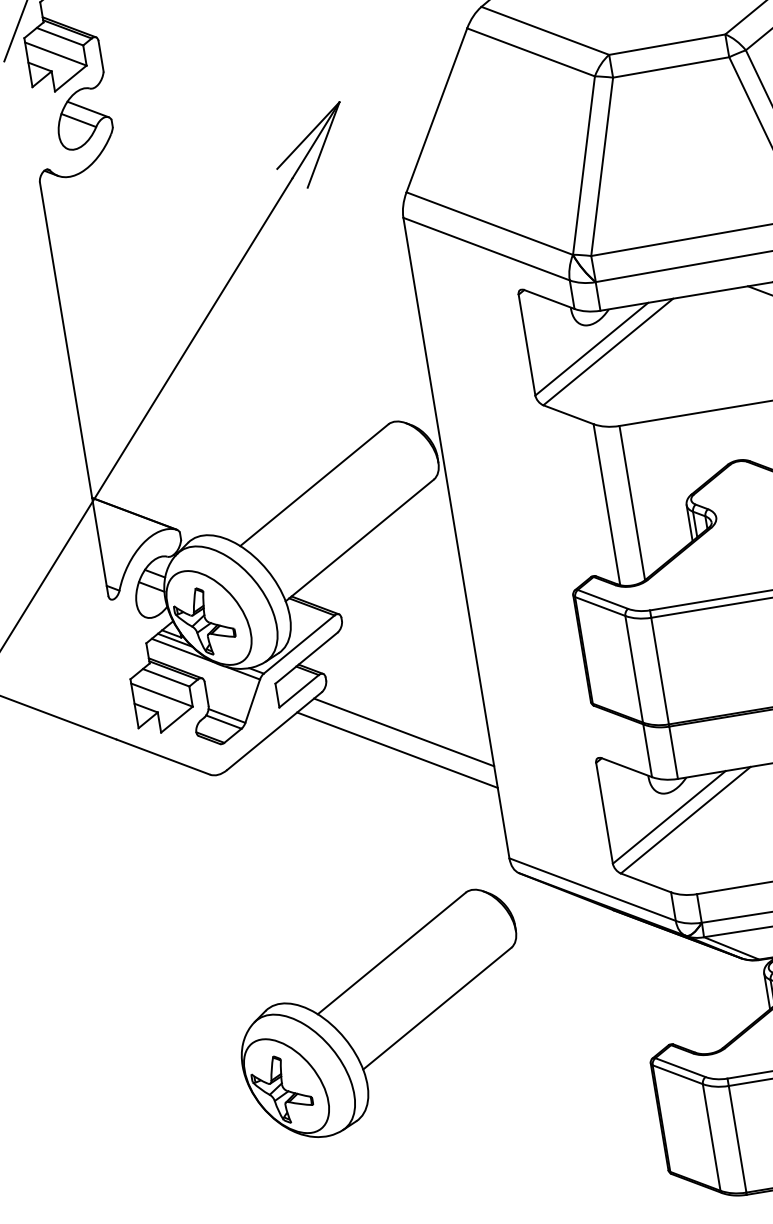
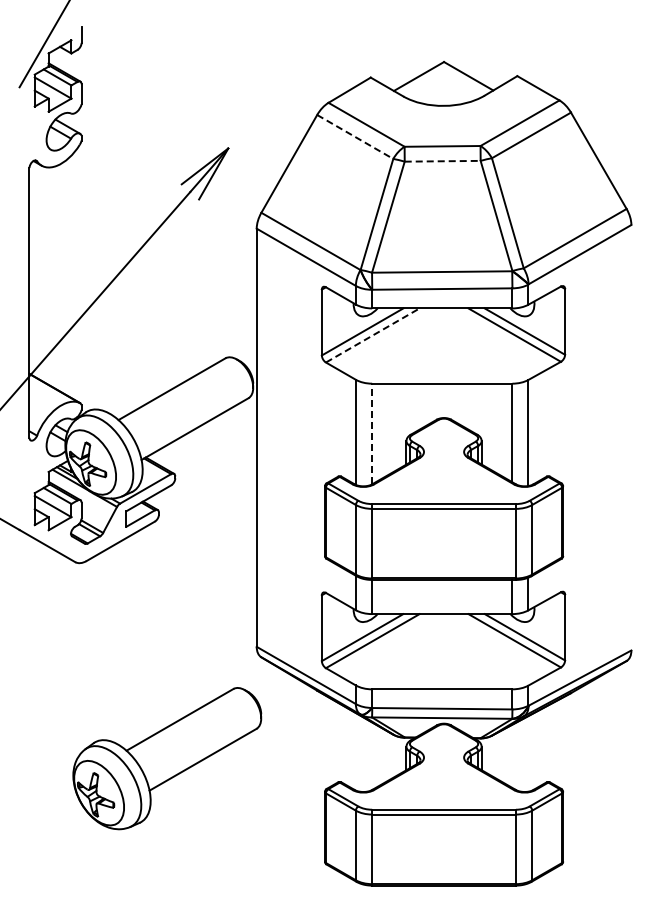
line: (531, 51) -> (355, 136), solid -> dashed
line: (670, 67) -> (442, 161), solid -> dashed
line: (609, 351) -> (373, 335), solid -> dashed
line: (632, 502) -> (372, 433), solid -> dashed
line: (403, 732) -> (202, 555), removed
line: (396, 749) -> (196, 565), removed
part: (382, 1015) -> (167, 758), moved

